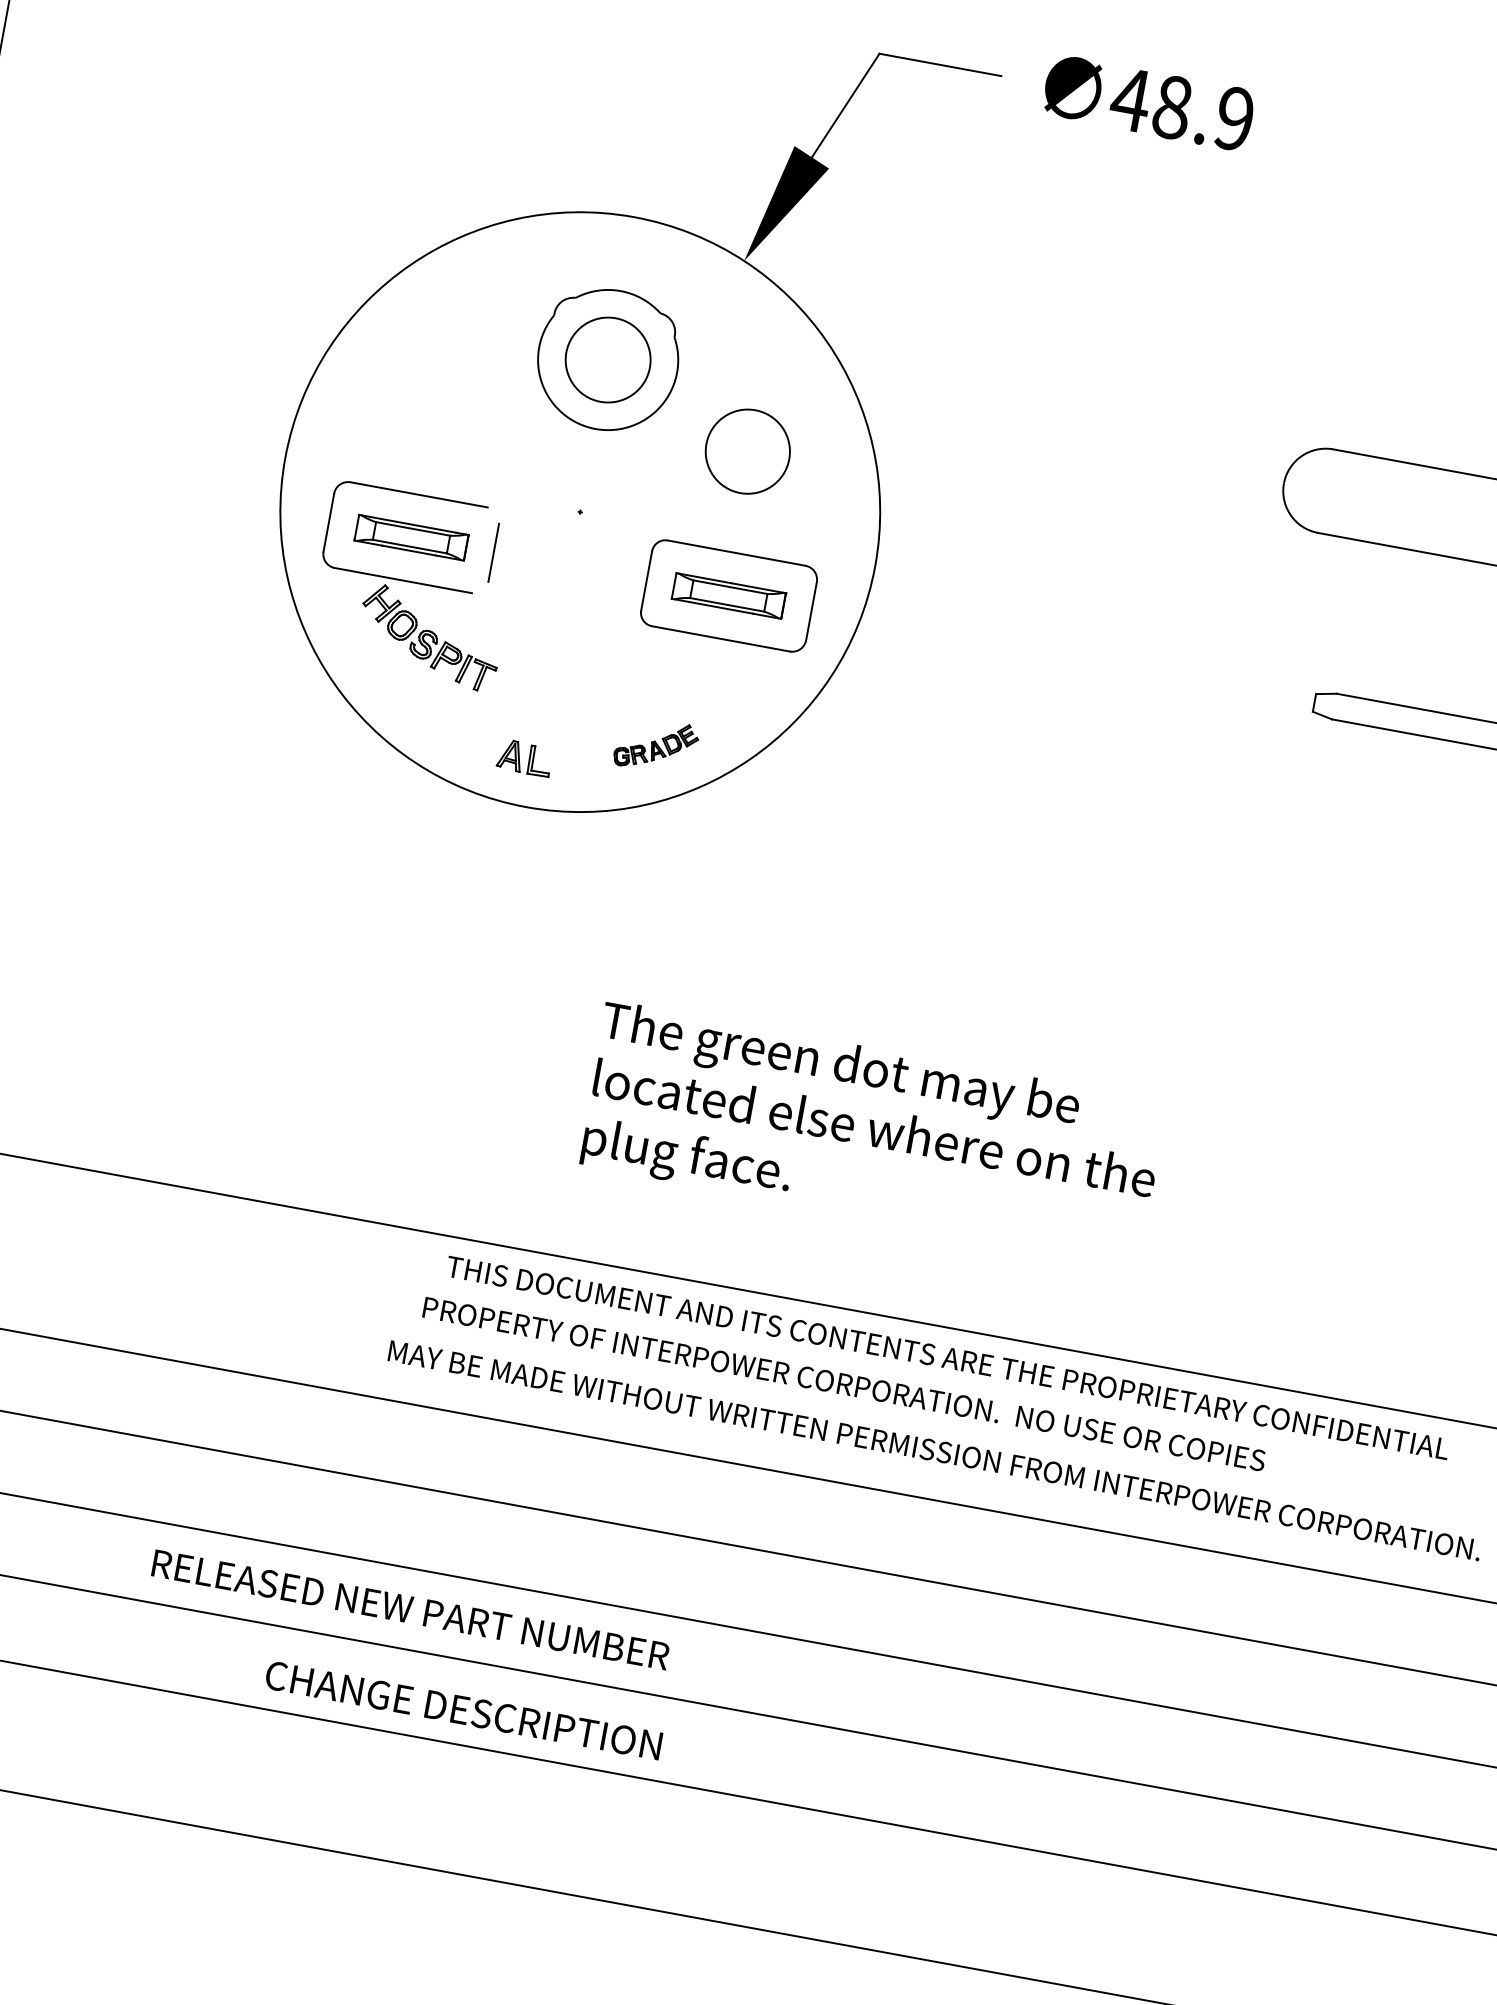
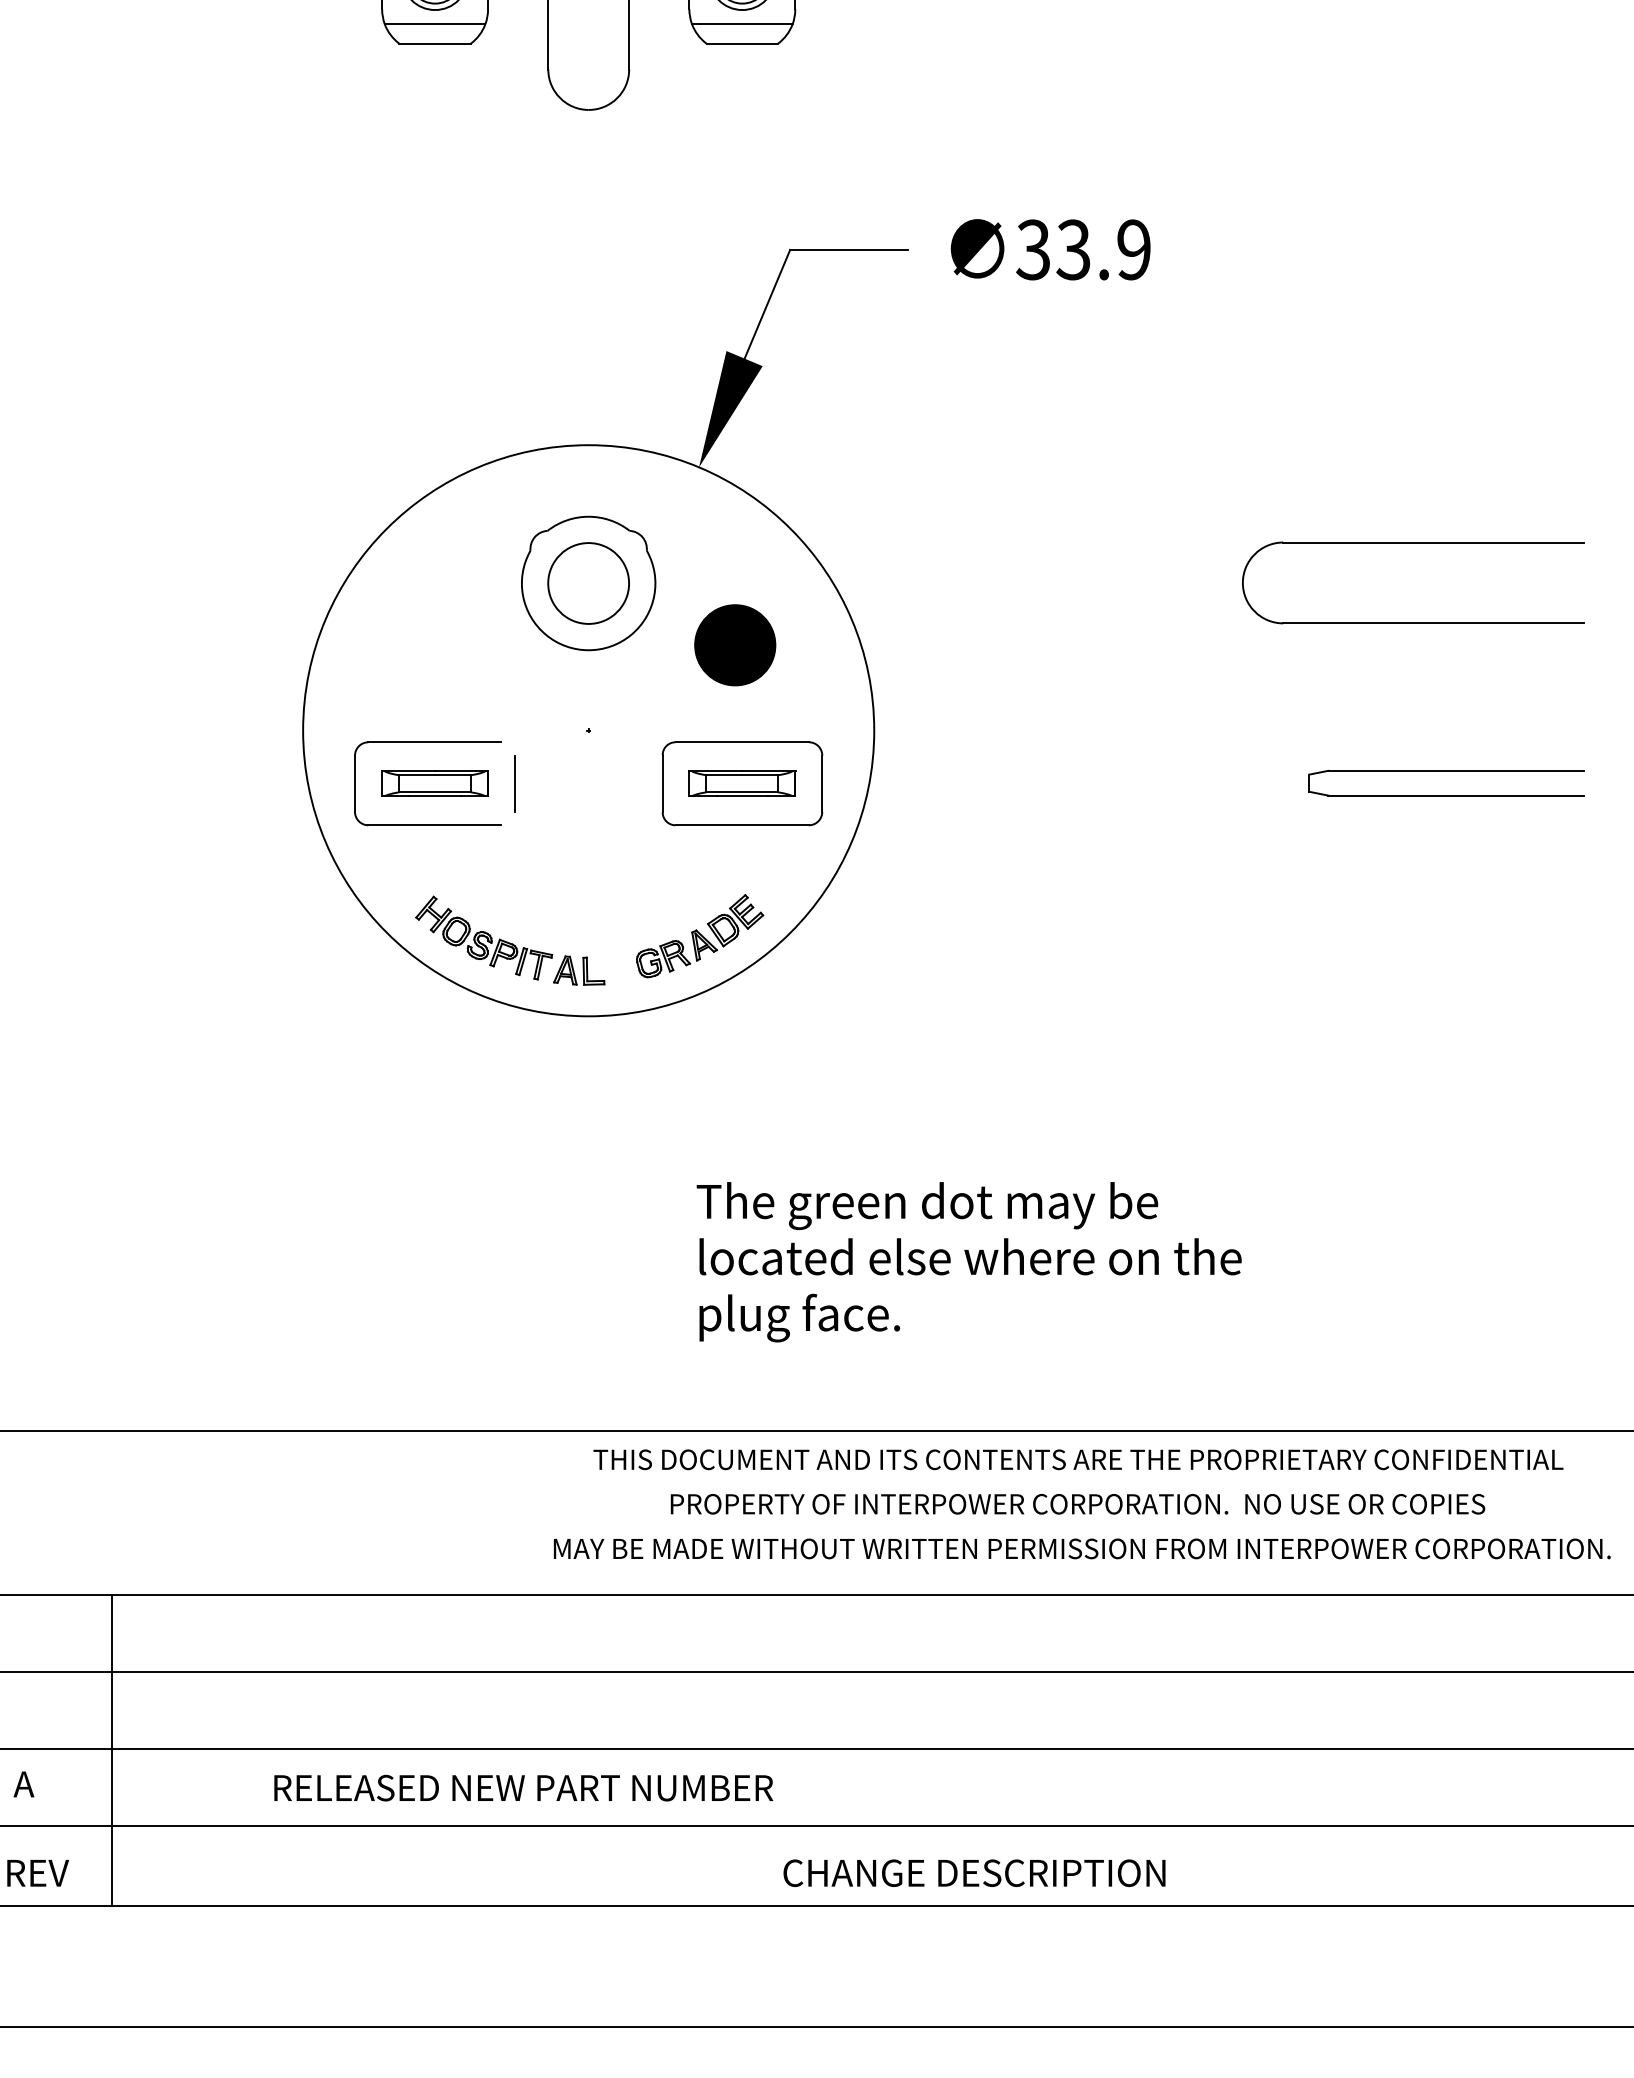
text: (1150, 103) -> (1052, 249), 48.9 -> 33.9
fill: (747, 450) -> (734, 644), added
part: (430, 636) -> (484, 937), moved
part: (656, 745) -> (700, 936), size x1.67
text: (843, 1384) -> (1077, 1504), moved
text: (410, 1609) -> (523, 1787), moved
text: (463, 1709) -> (974, 1872), moved

